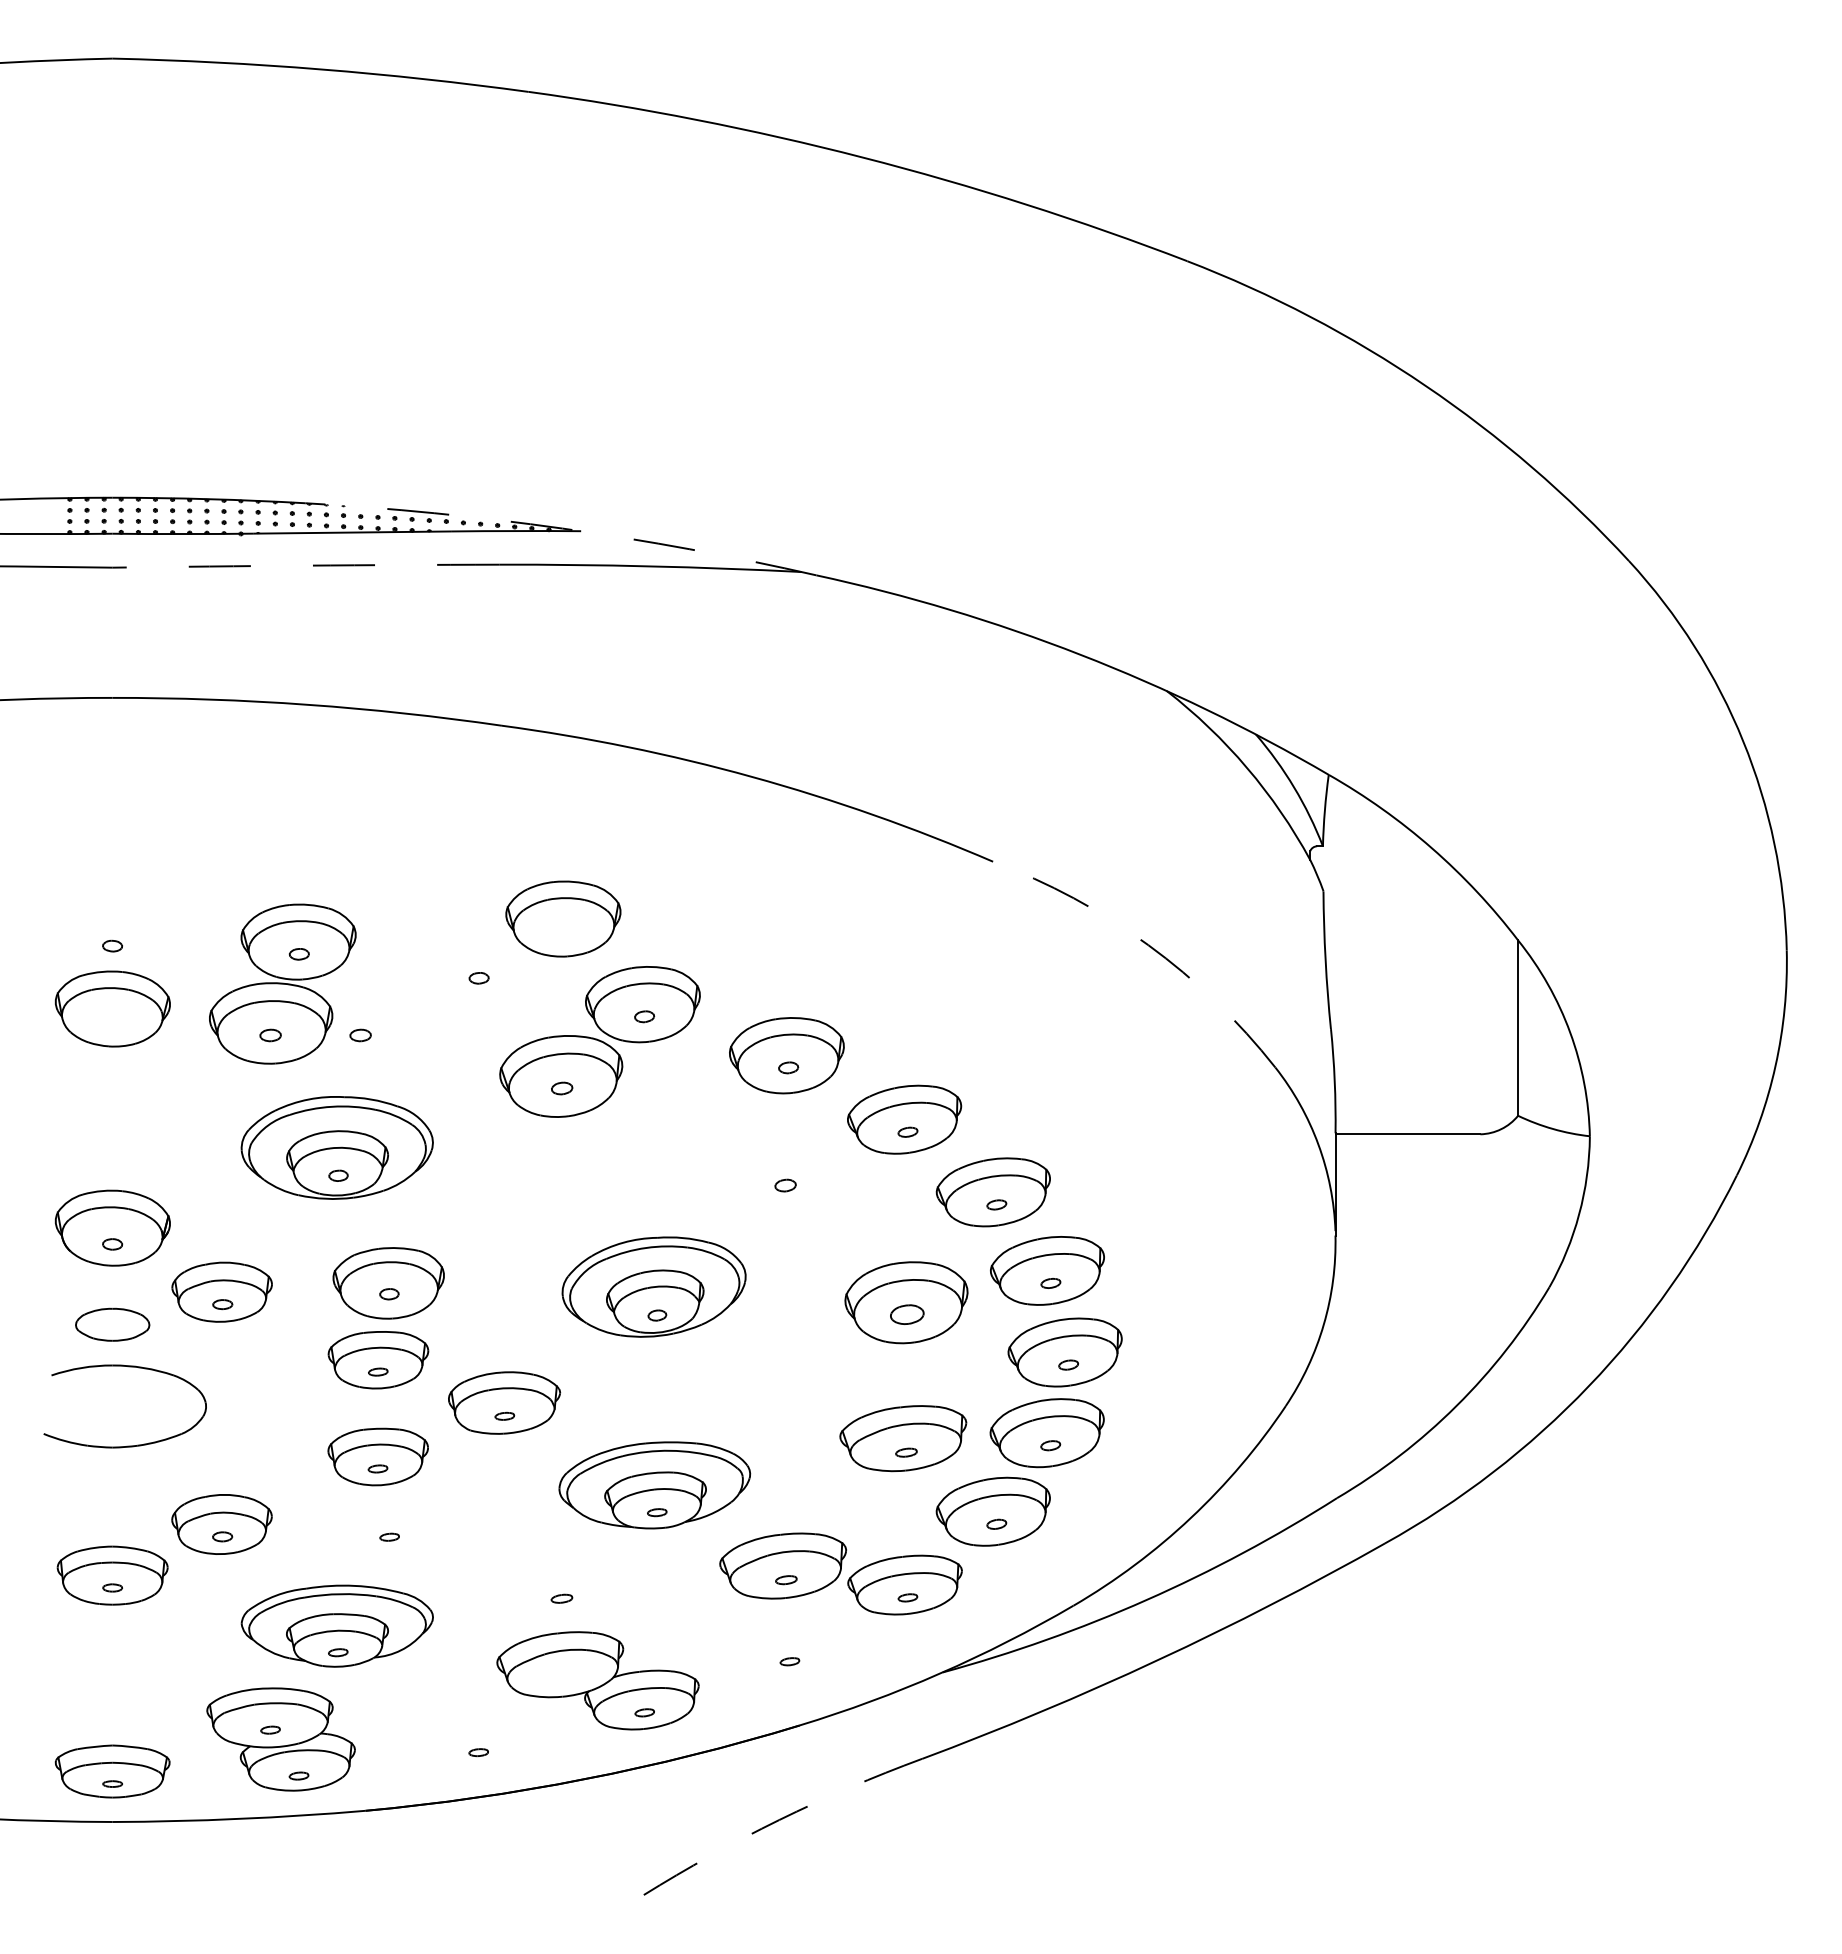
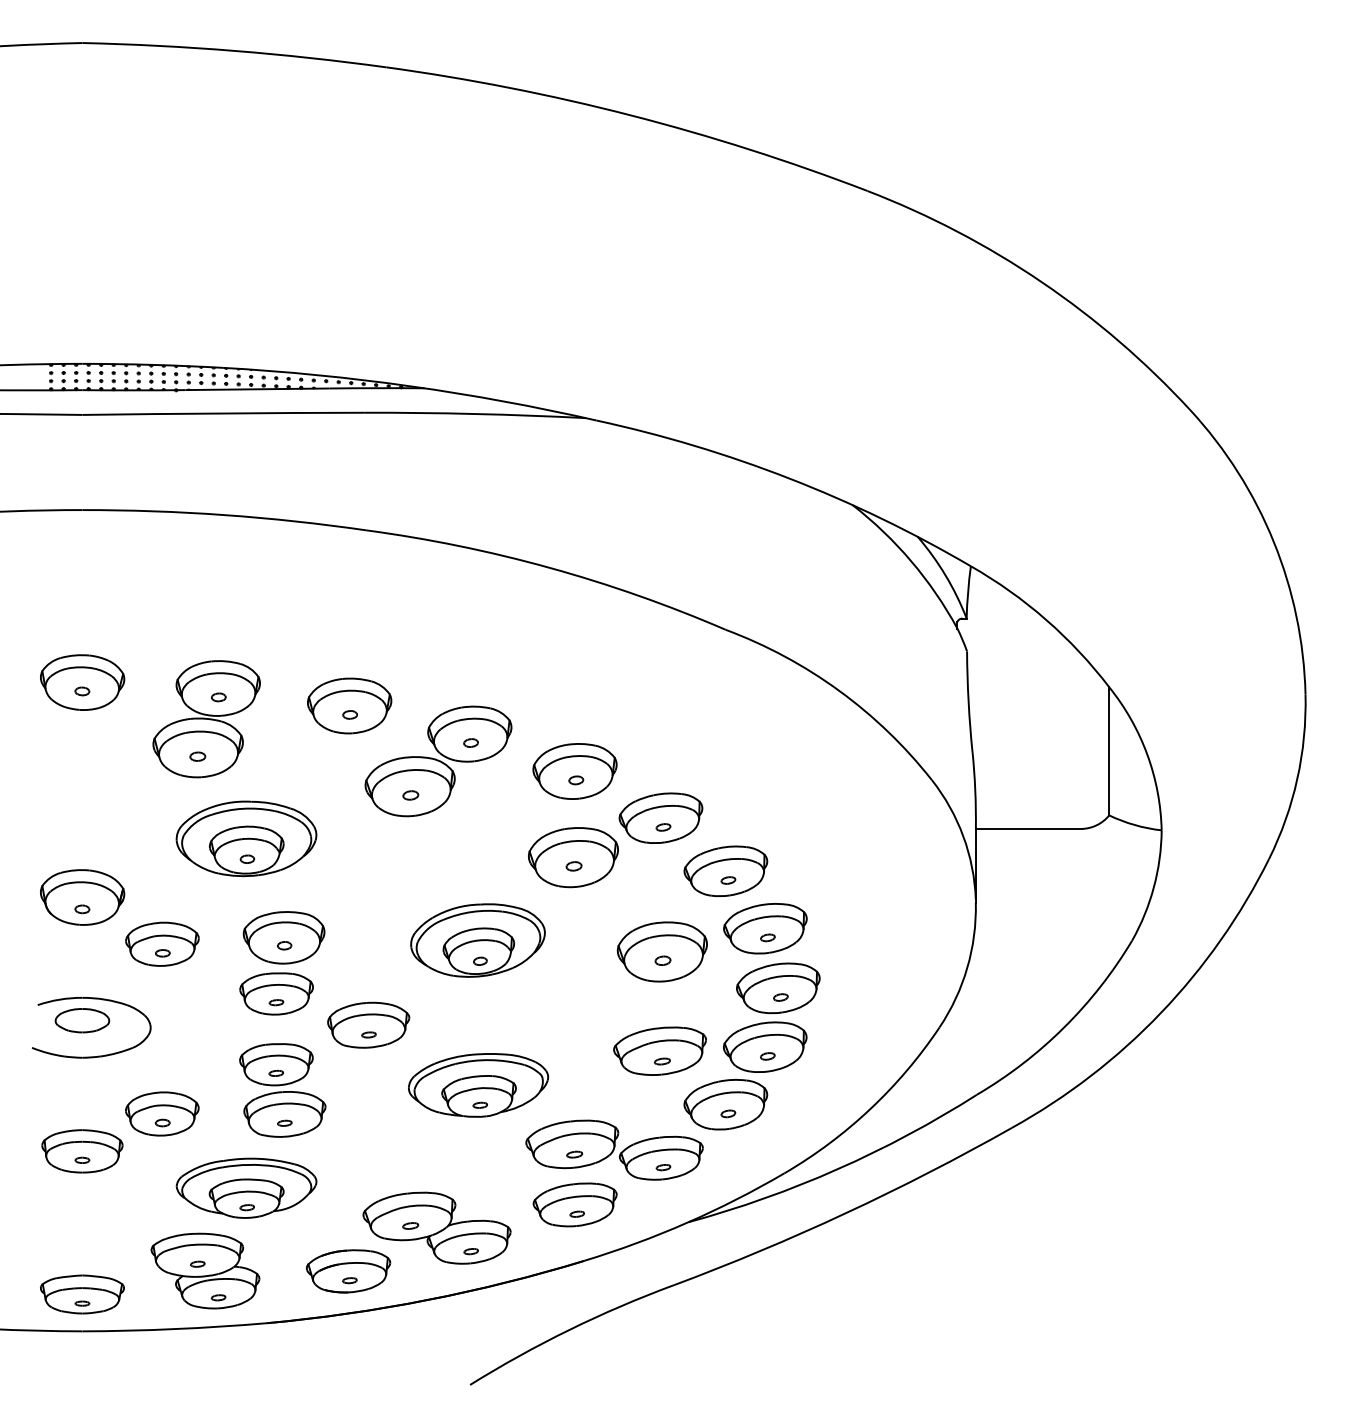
arc: (562, 528) -> (411, 386), dashed -> solid
arc: (305, 565) -> (223, 413), dashed -> solid
part: (563, 918) -> (349, 705), moved
arc: (1148, 945) -> (839, 690), dashed -> solid
part: (112, 1008) -> (82, 682), moved
part: (360, 1035) -> (263, 756), removed
part: (784, 1173) -> (573, 857), added
part: (907, 1314) -> (663, 960), size x0.62
part: (112, 1324) -> (82, 1020), moved
part: (389, 1524) -> (284, 1114), added
part: (561, 1598) -> (410, 1225), moved
part: (786, 1648) -> (574, 1204), added
part: (476, 1739) -> (348, 1271), added
arc: (779, 1820) -> (569, 1330), dashed -> solid

